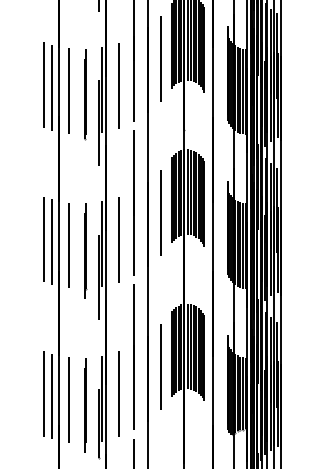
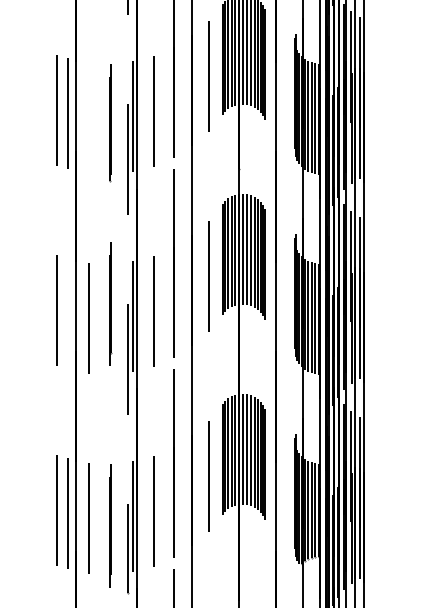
line: (68, 90) -> (88, 117), removed
line: (52, 241) -> (68, 313), removed
line: (85, 250) -> (110, 302), moved

